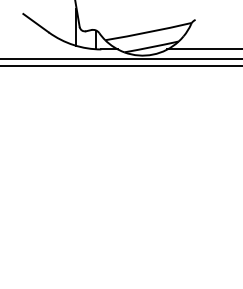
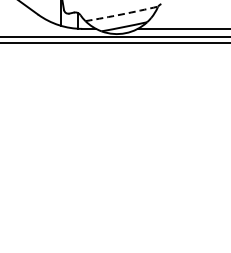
arc: (148, 32) -> (121, 14), solid -> dashed

